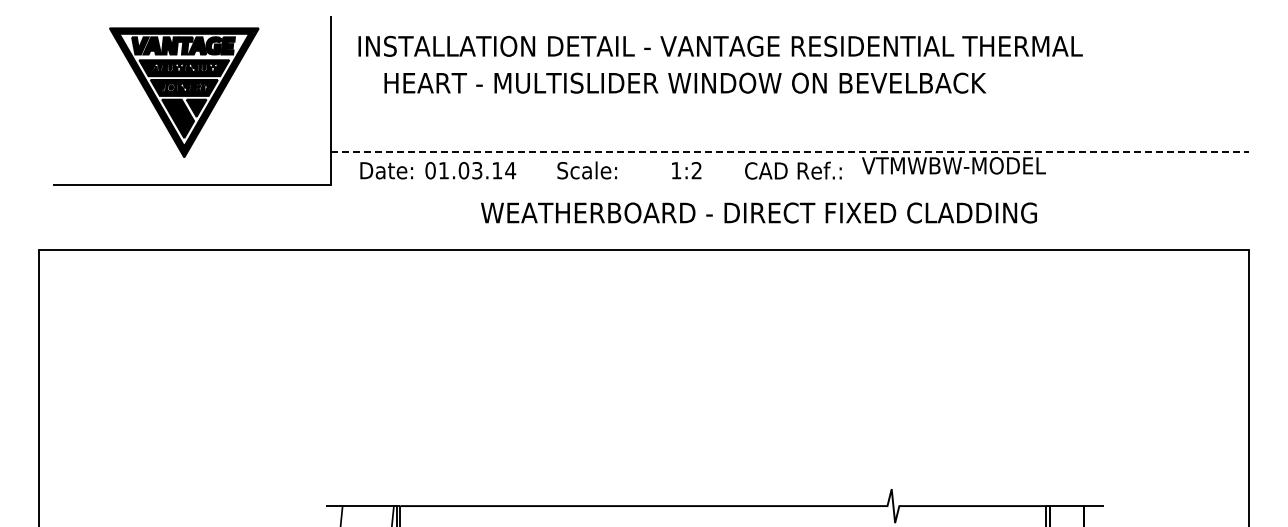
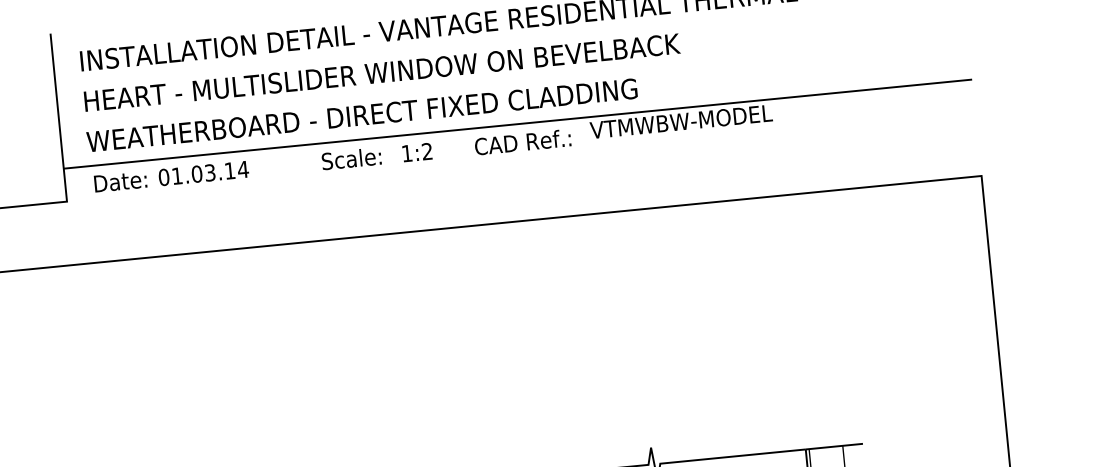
text: (685, 82) -> (382, 71), moved
line: (790, 152) -> (518, 124), dashed -> solid
text: (586, 170) -> (350, 158), moved
text: (758, 212) -> (361, 114), moved

